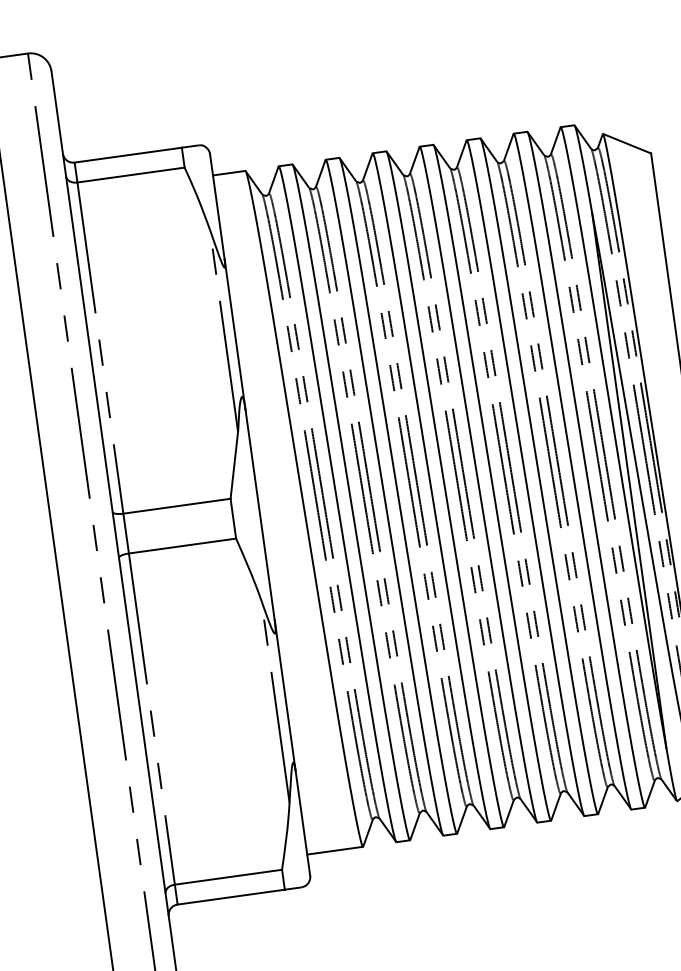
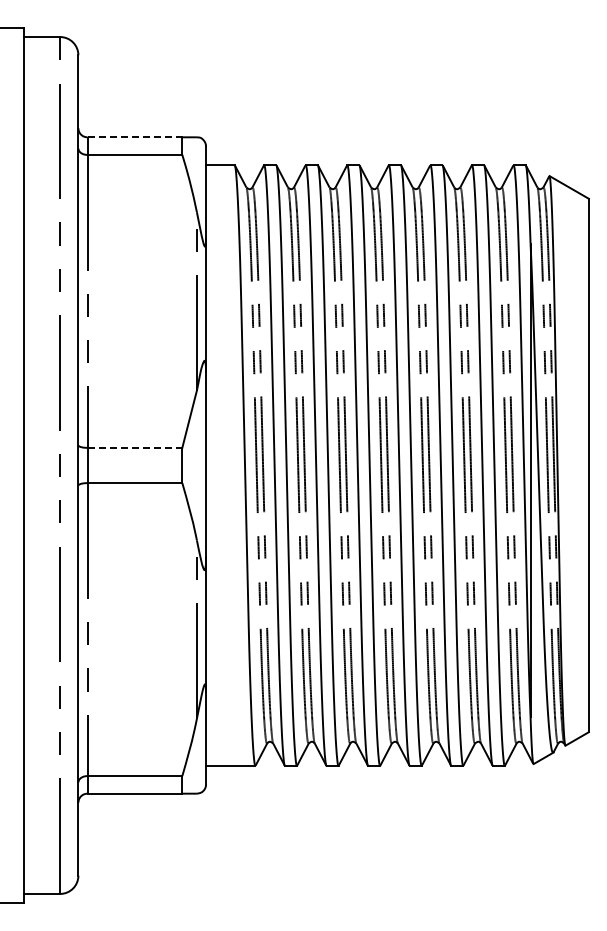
line: (128, 155) -> (135, 137), solid -> dashed
line: (177, 505) -> (135, 447), solid -> dashed

